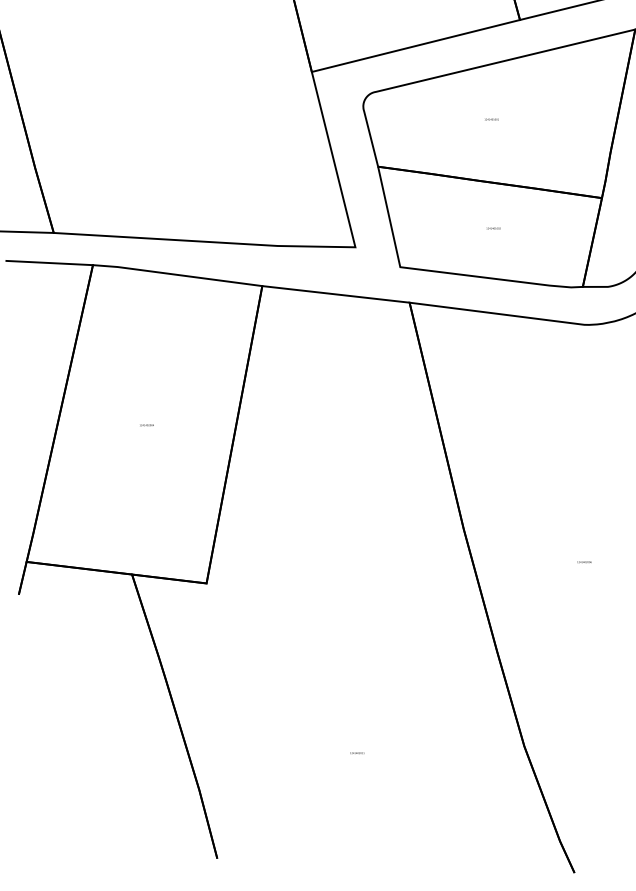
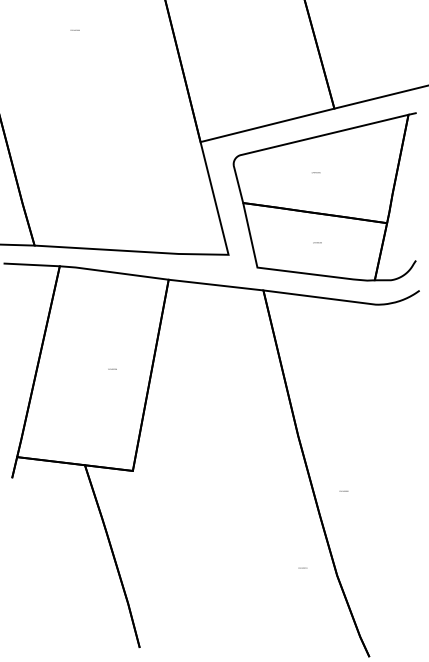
text: (146, 424) -> (112, 368), moved
text: (583, 562) -> (343, 491), moved
text: (356, 752) -> (302, 567), moved

